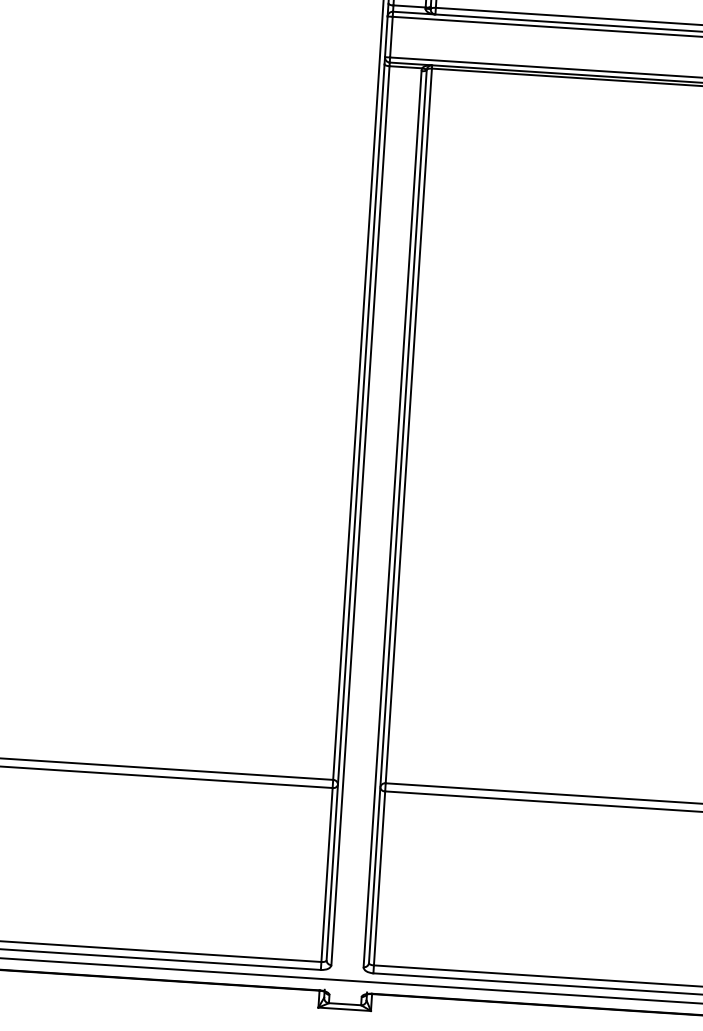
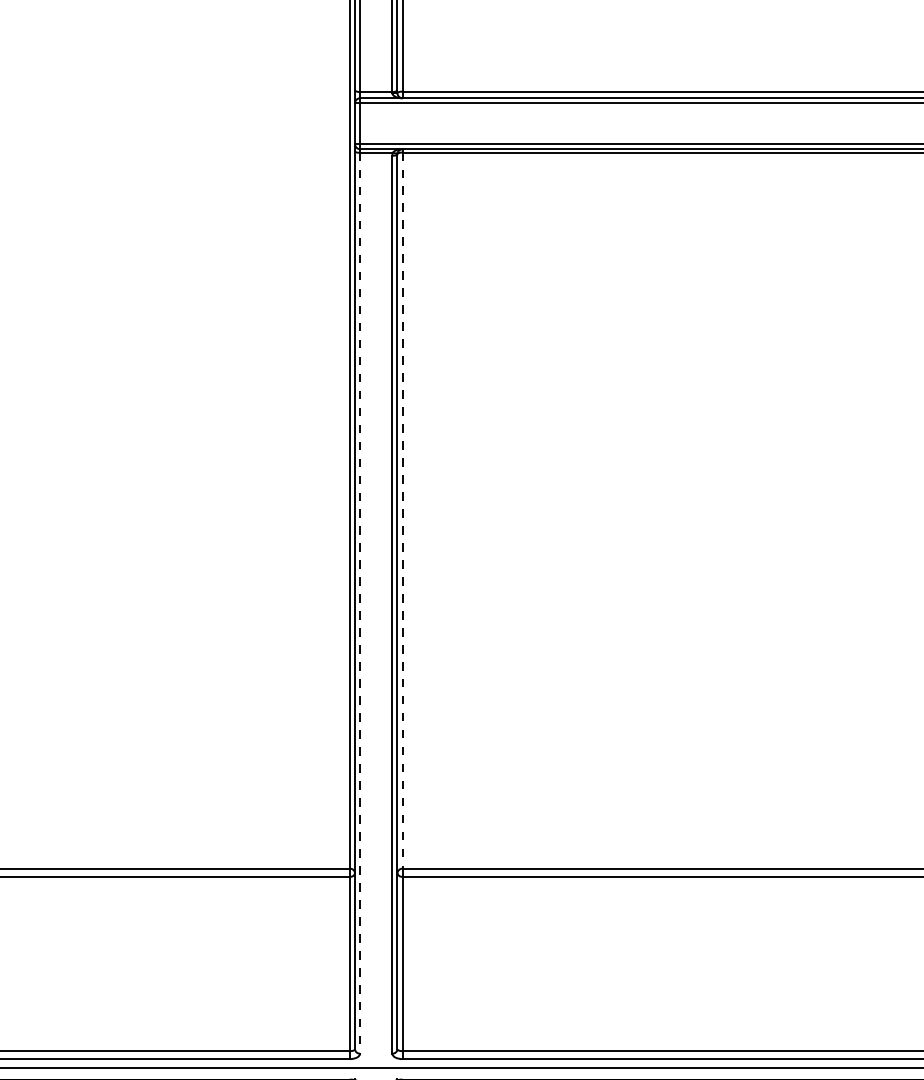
line: (408, 426) -> (402, 511), solid -> dashed
line: (360, 515) -> (360, 603), solid -> dashed

